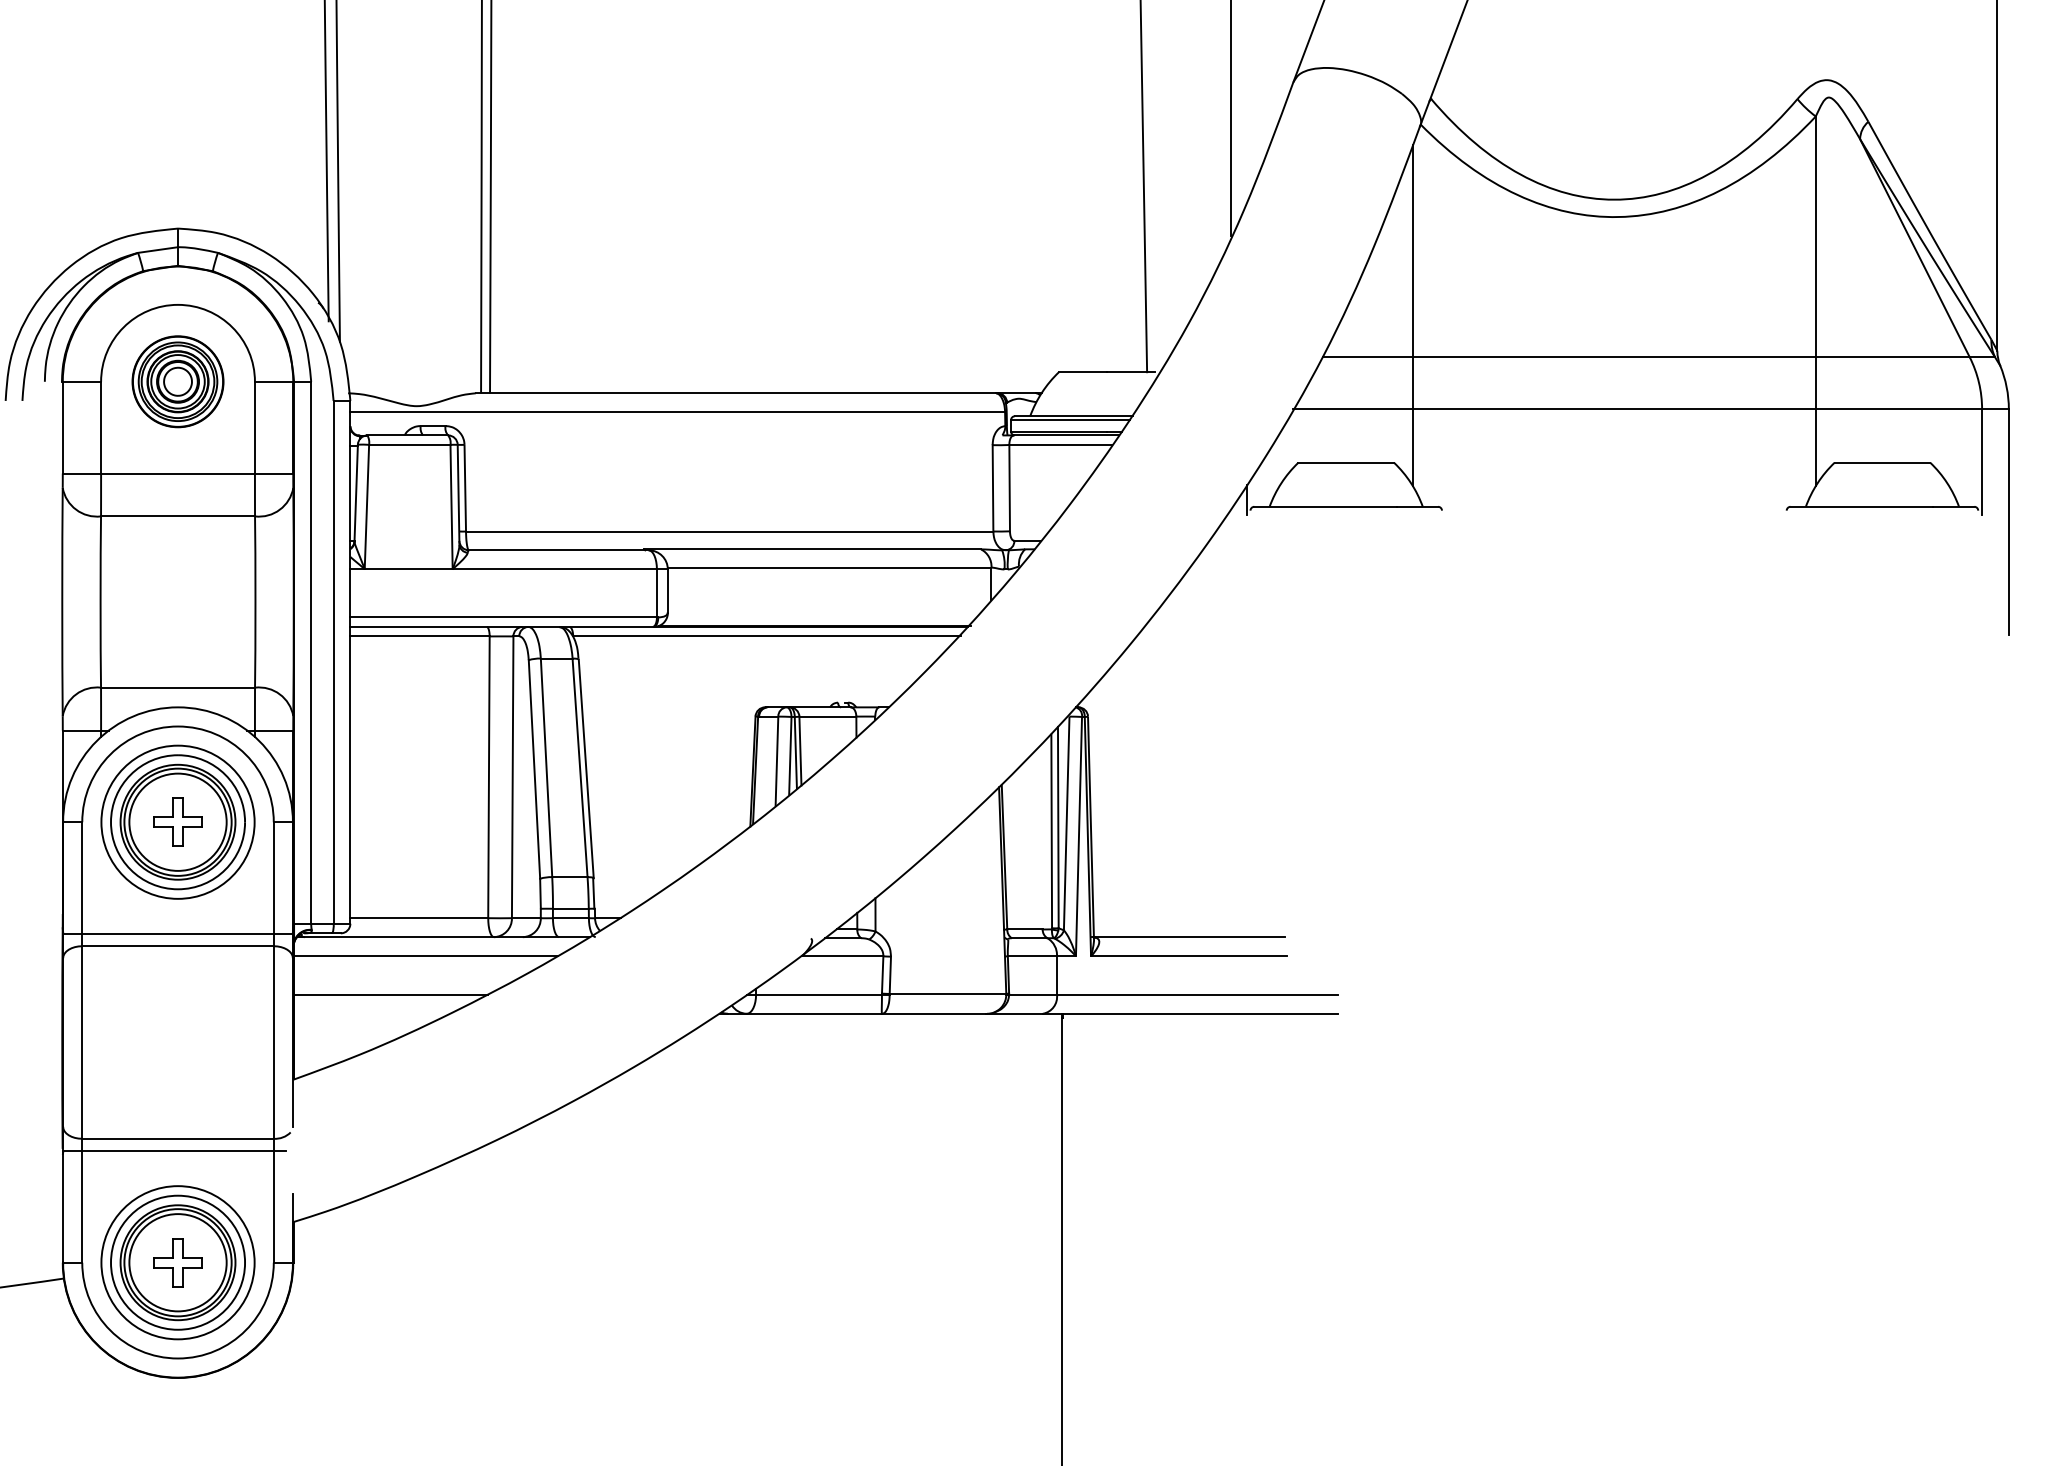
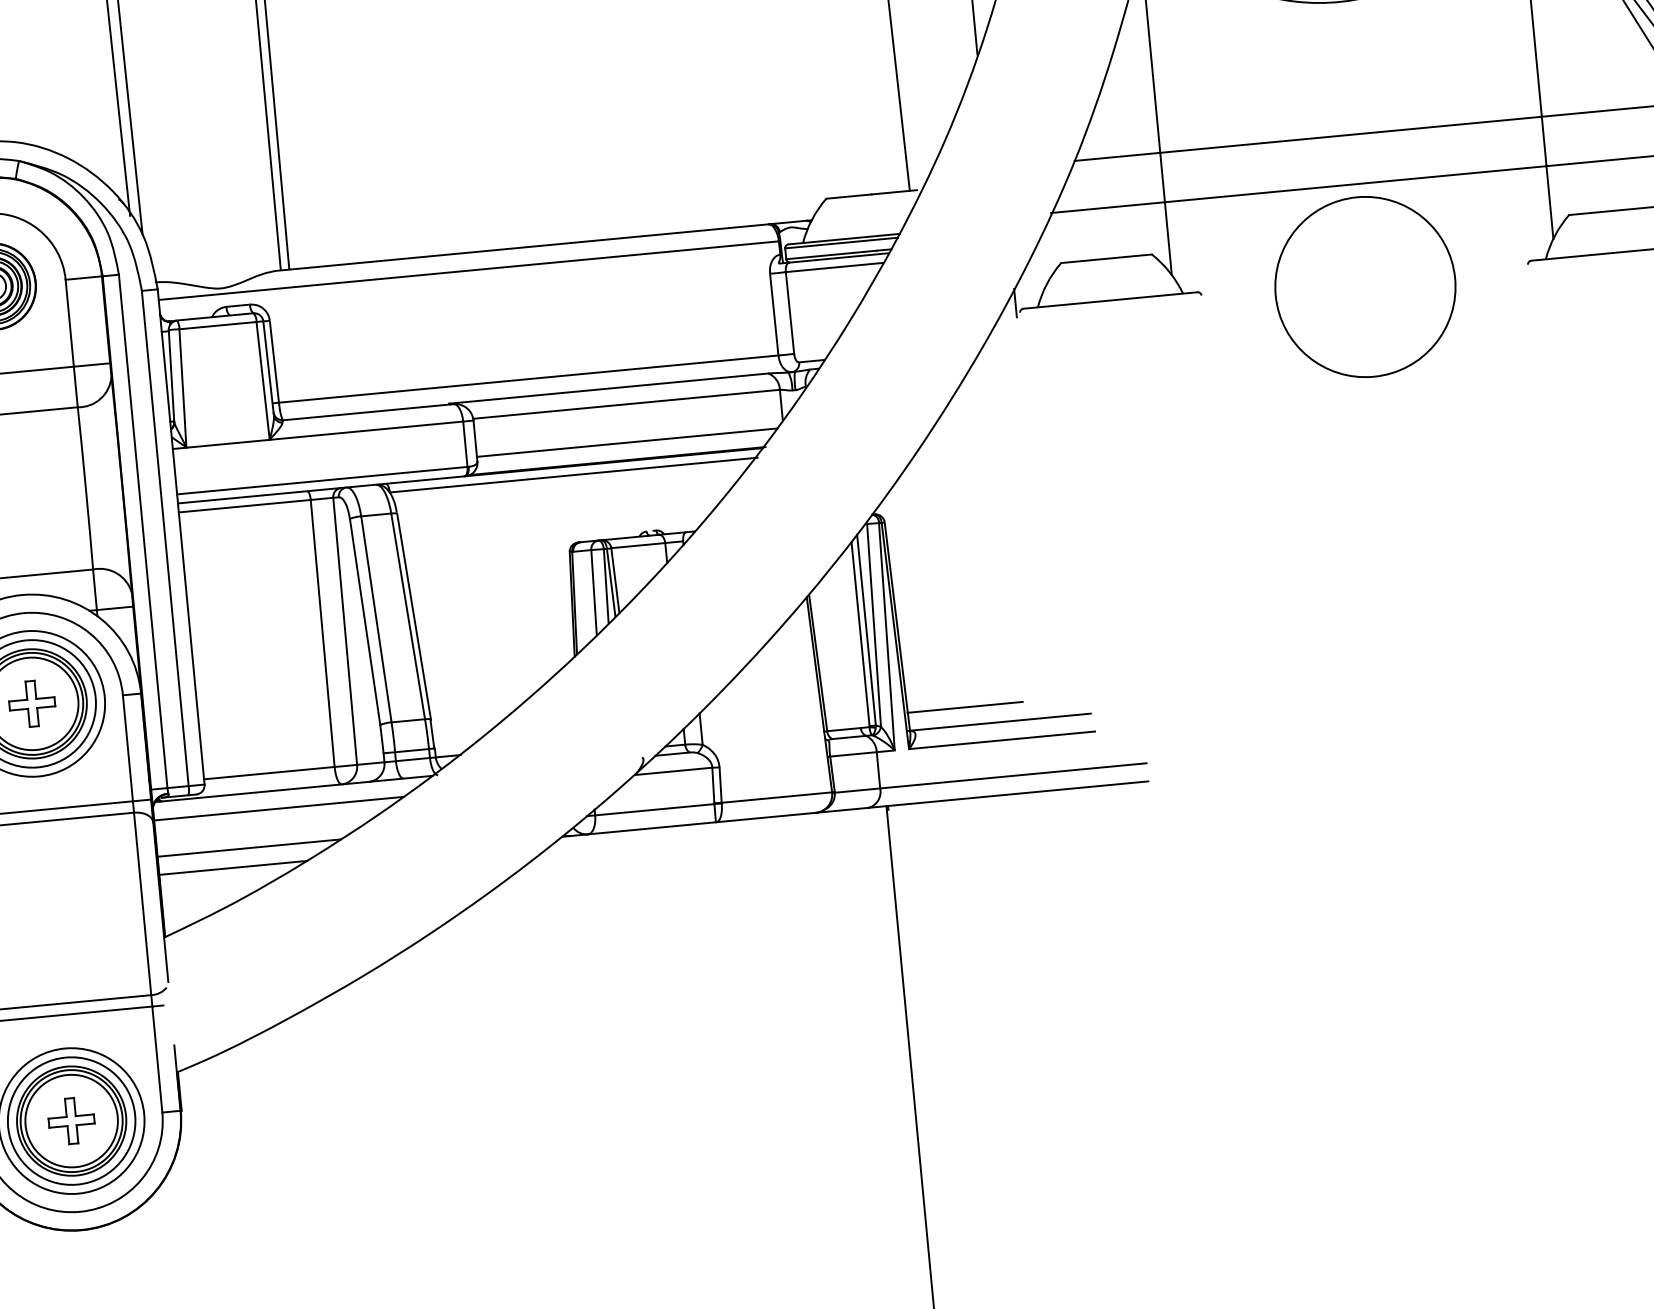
circle: (1613, 517) -> (1364, 286), added
line: (826, 607) -> (627, 442), added
line: (1153, 918) -> (964, 707), added
line: (372, 1013) -> (233, 867), added

